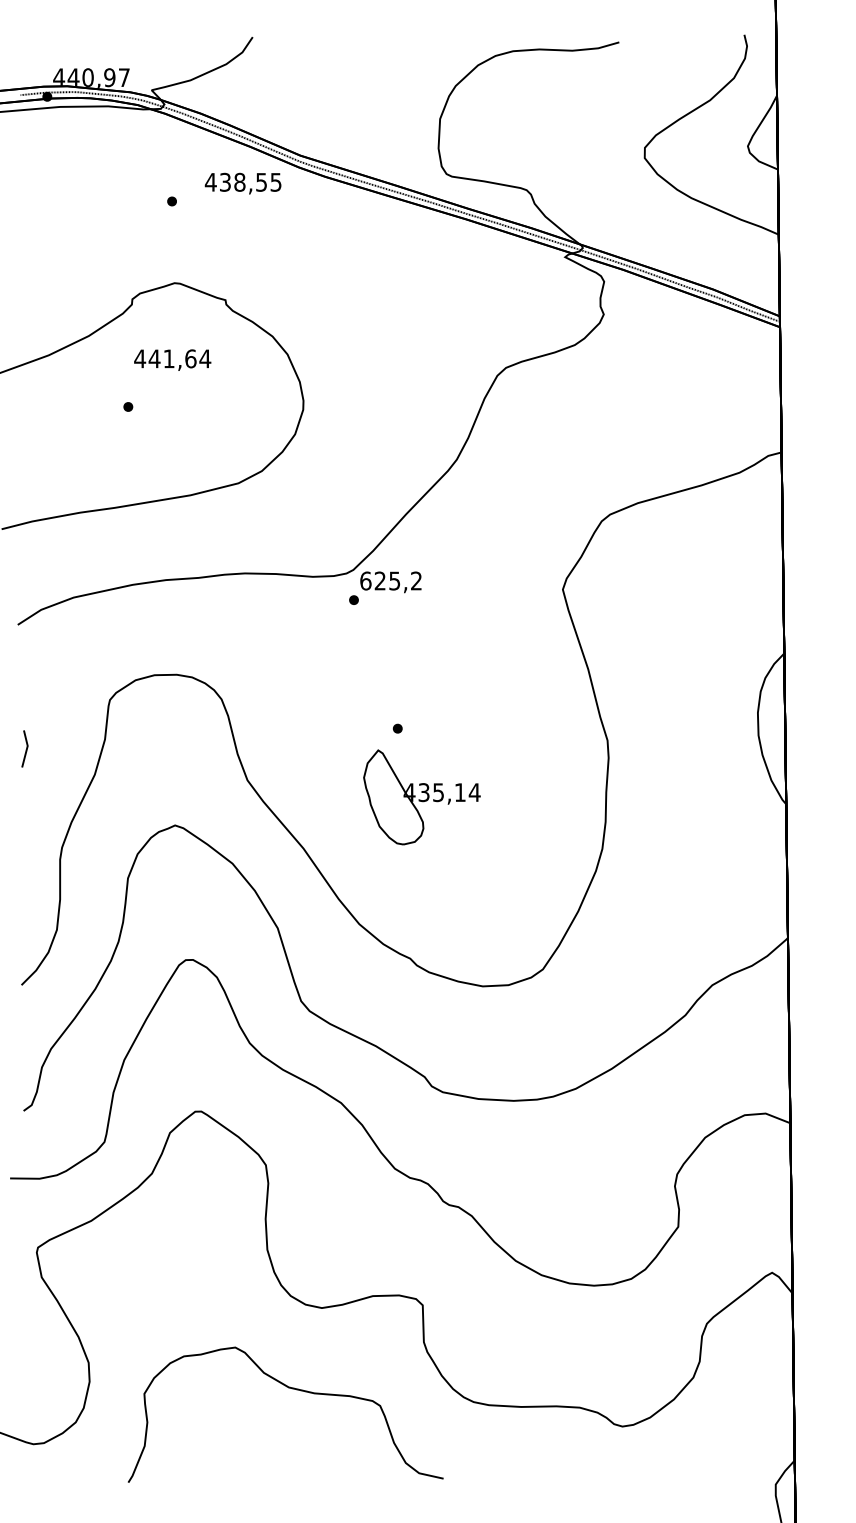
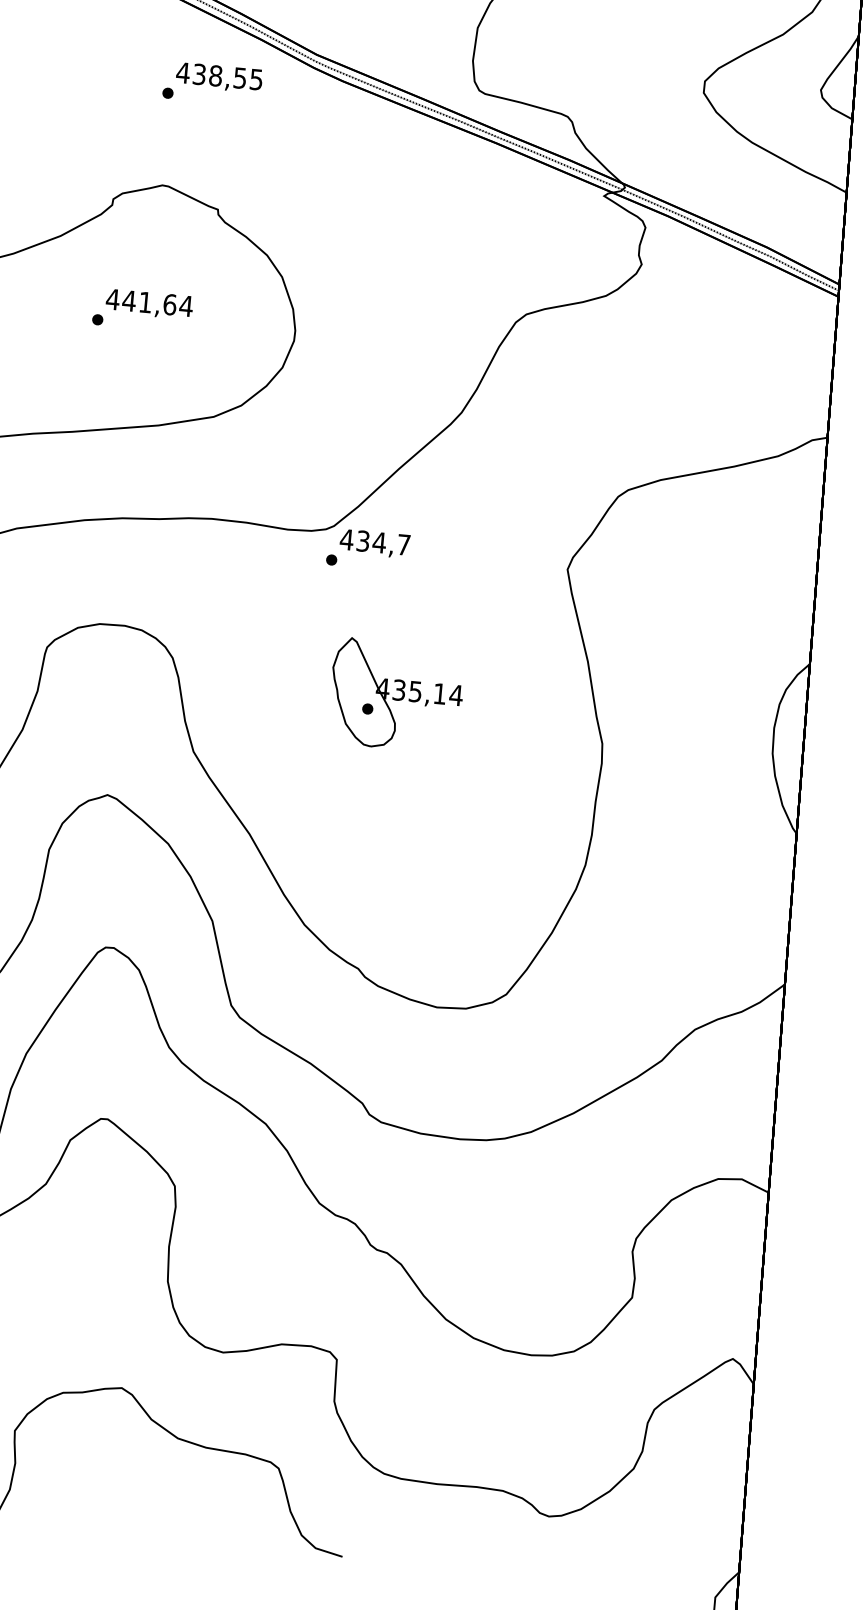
text: (242, 183) -> (218, 77), moved
text: (172, 359) -> (149, 303), moved
text: (390, 580) -> (374, 541), 625,2 -> 434,7
part: (421, 797) -> (395, 695), moved

